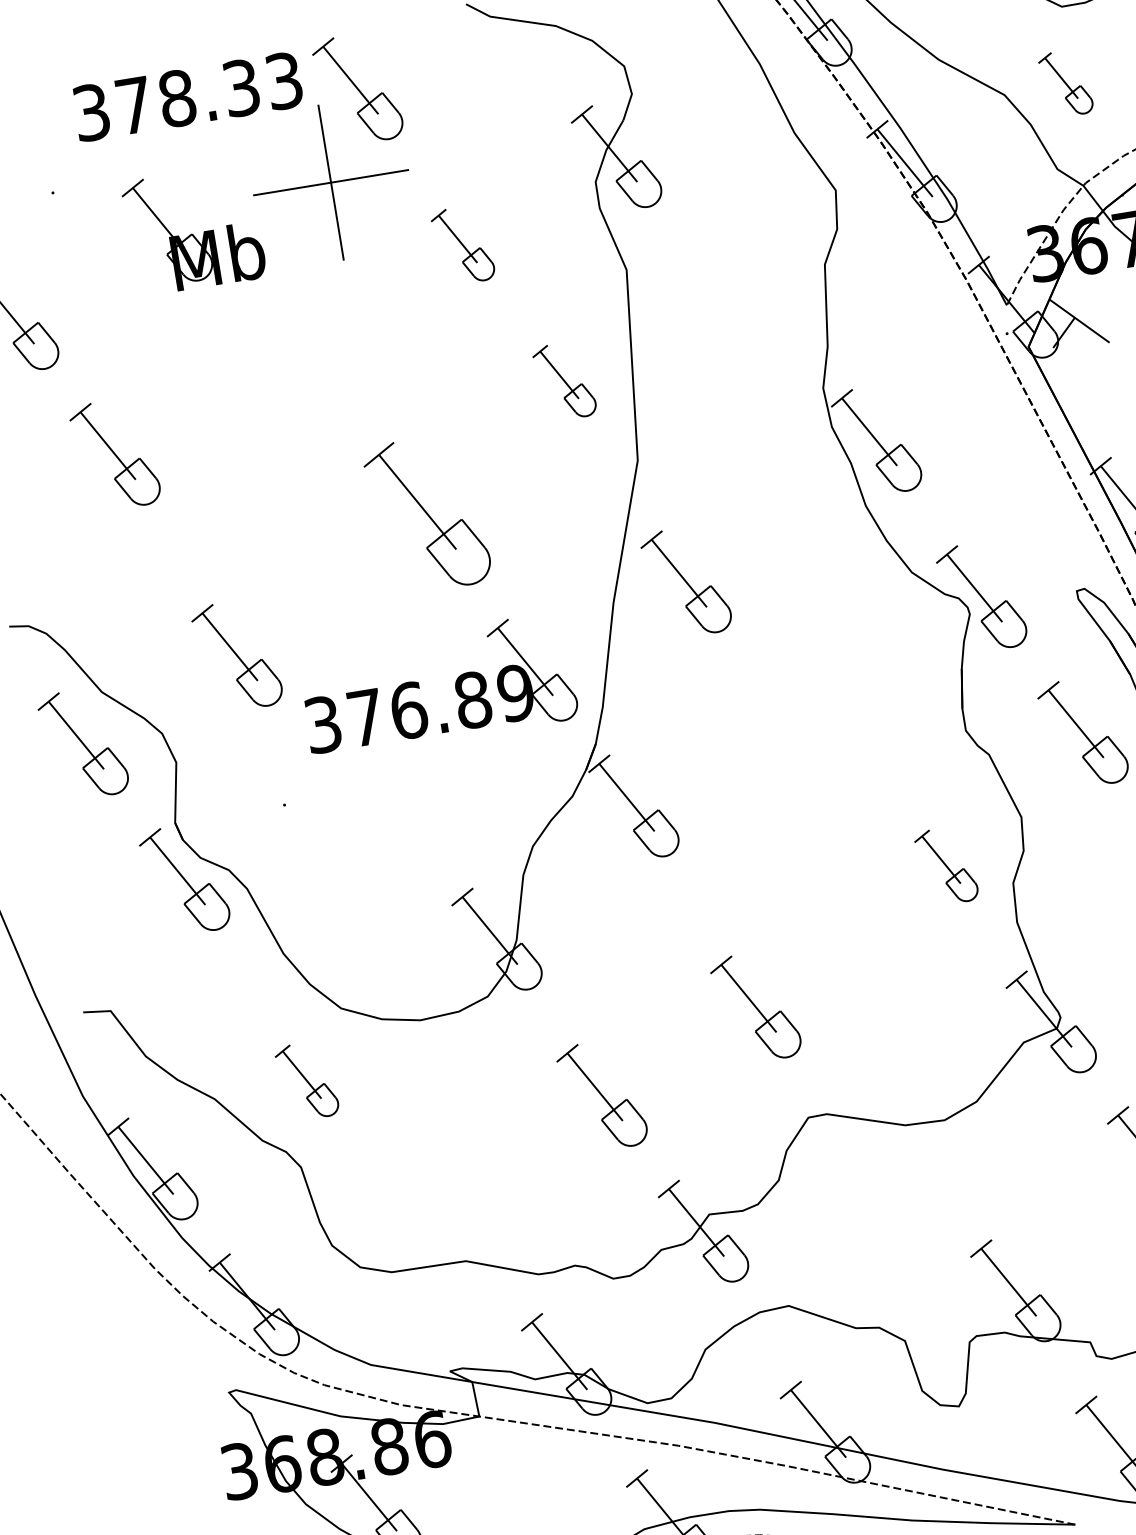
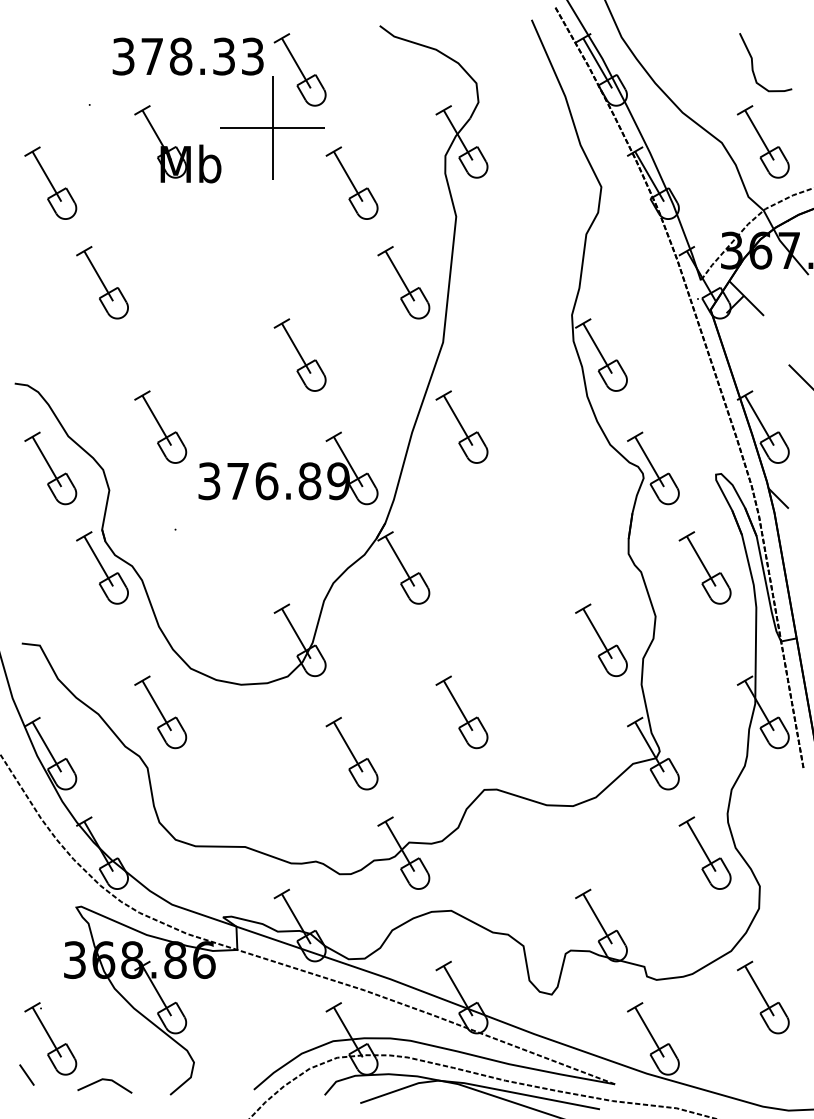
part: (1064, 83) -> (762, 141), size x1.67
part: (462, 244) -> (351, 182), size x1.43
part: (564, 380) -> (403, 282), size x1.43
part: (426, 513) -> (299, 354), size x0.71
part: (946, 866) -> (601, 640), size x1.43
part: (306, 1081) -> (160, 712), size x1.43

